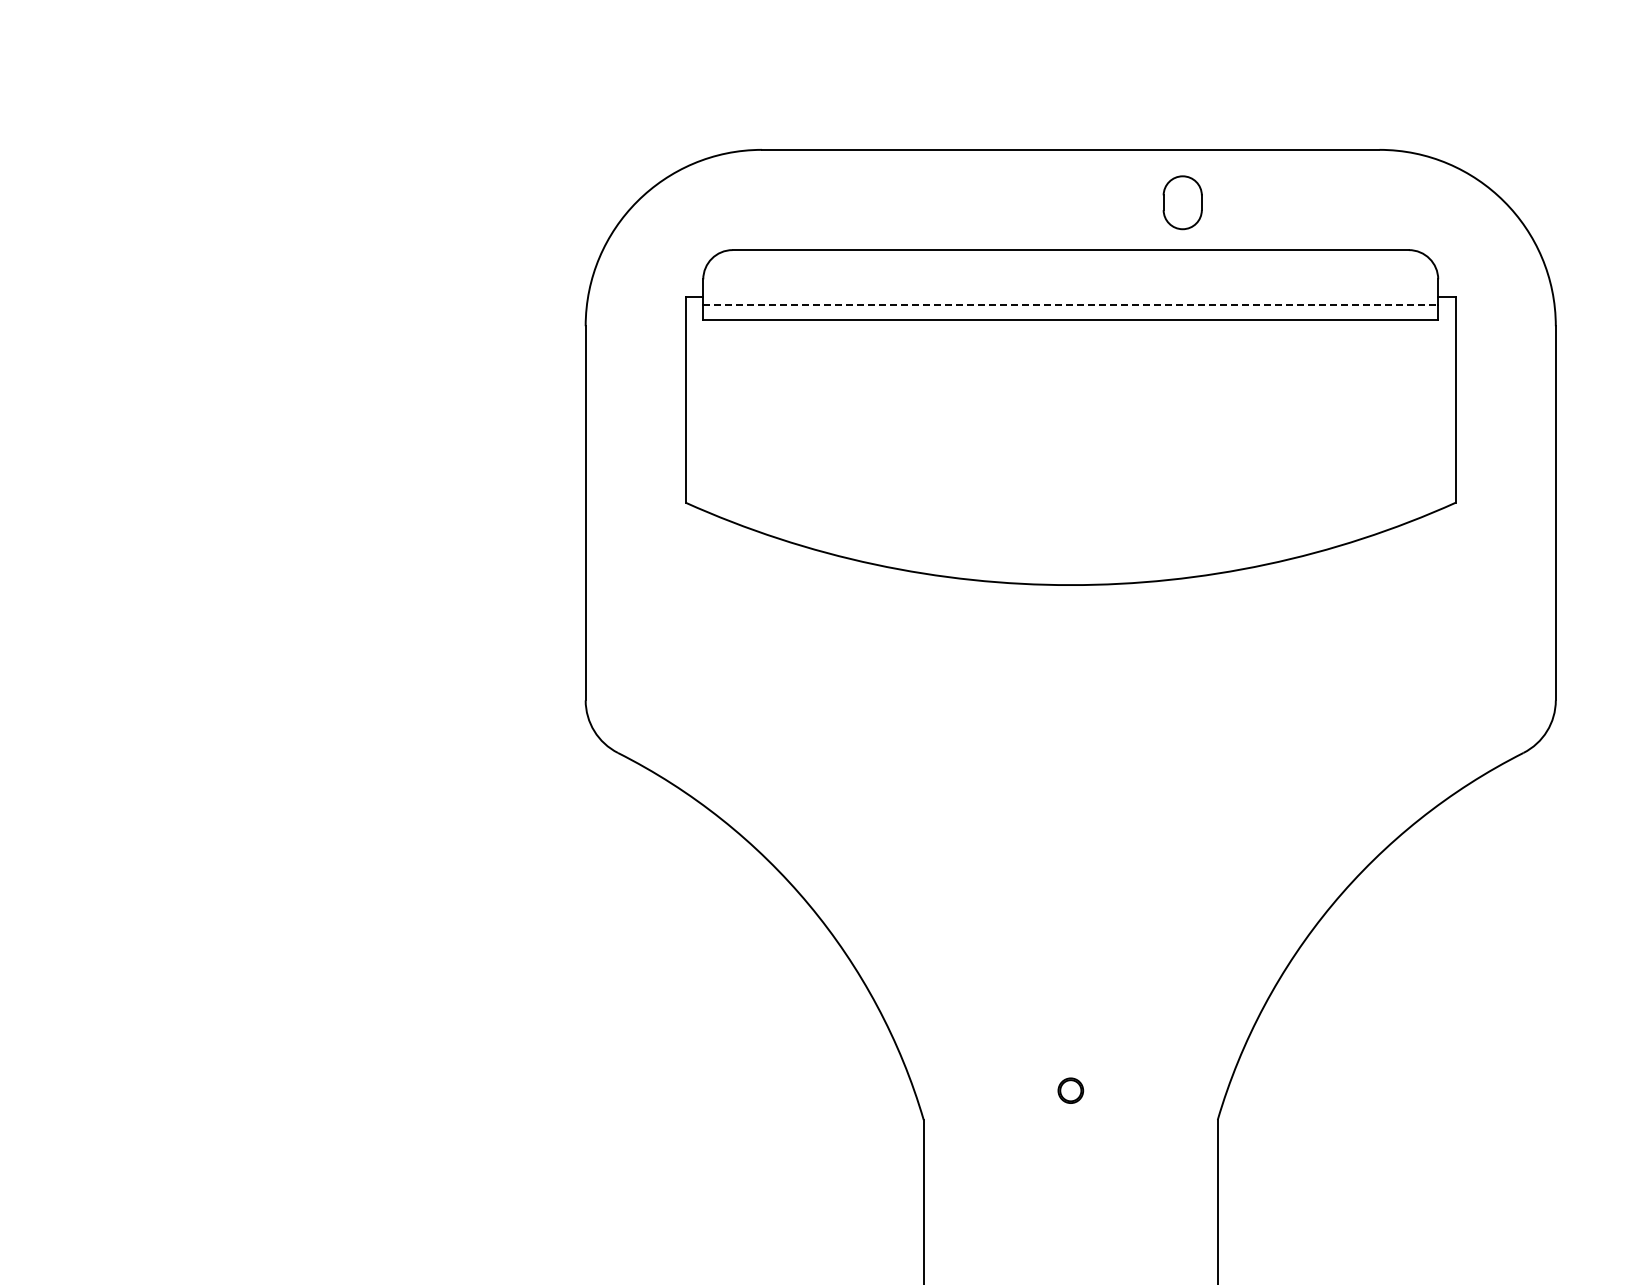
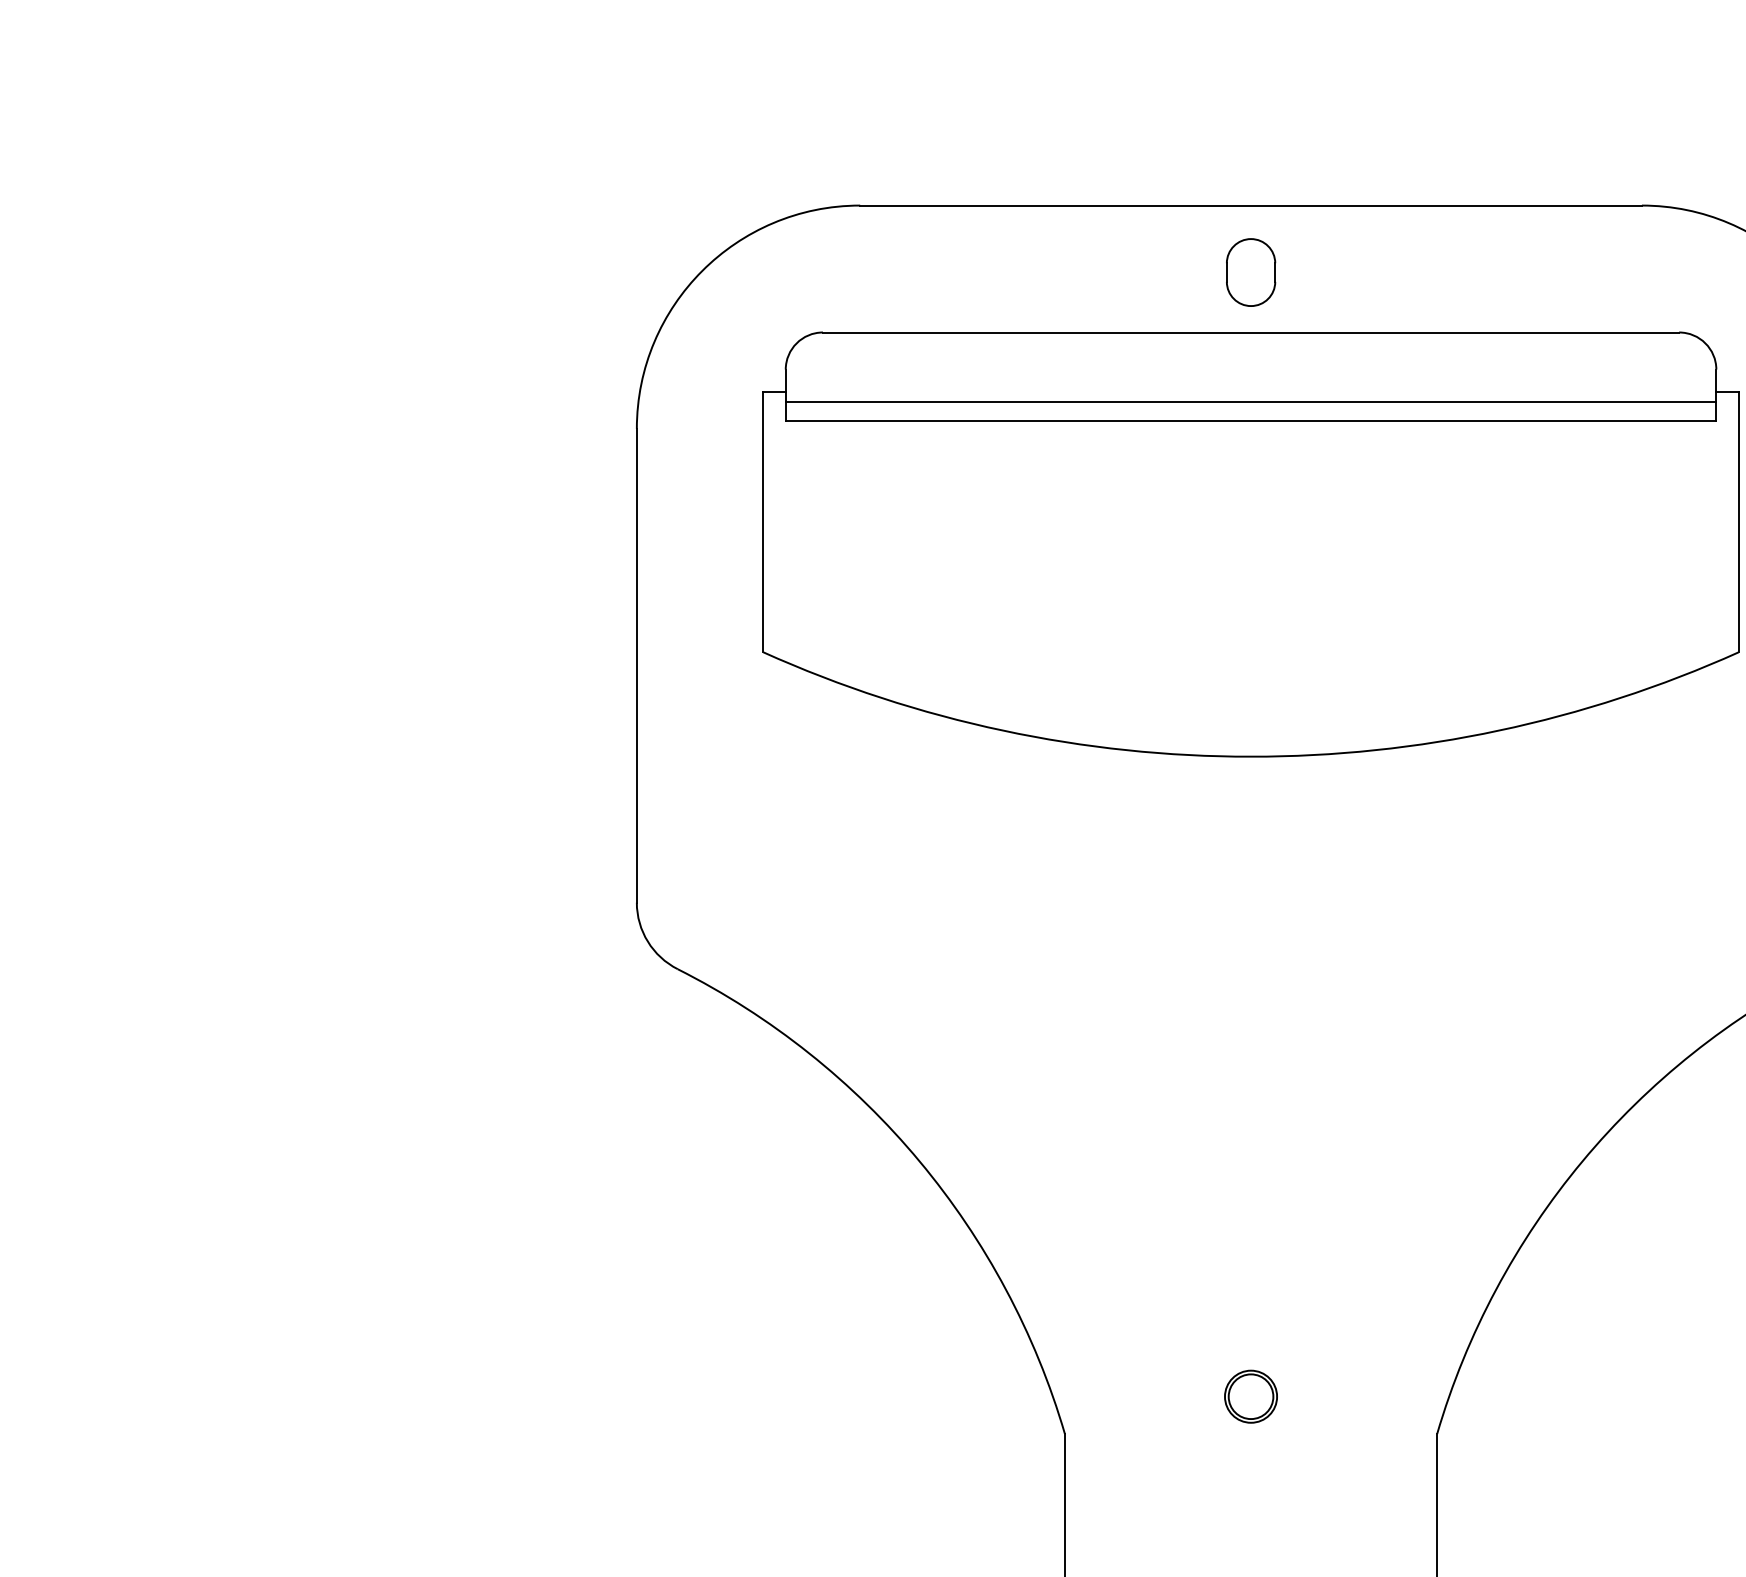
part: (1182, 202) -> (1250, 272), moved
line: (1071, 305) -> (1251, 402), dashed -> solid
part: (1070, 1090) -> (1250, 1396), size x1.67

